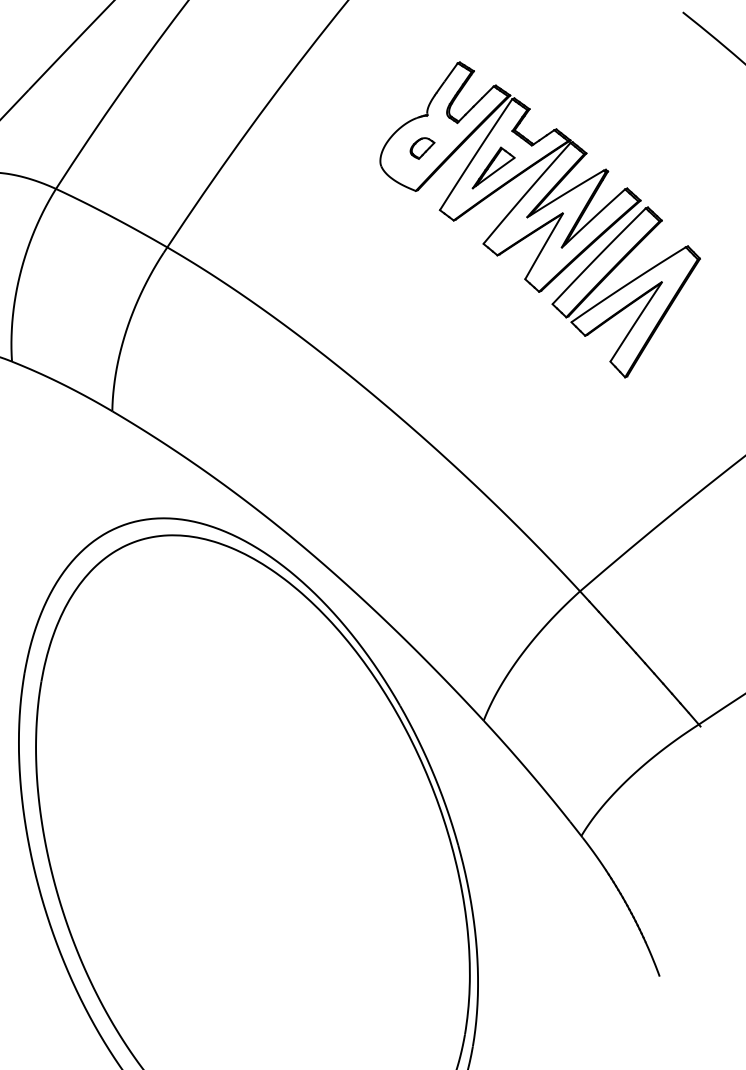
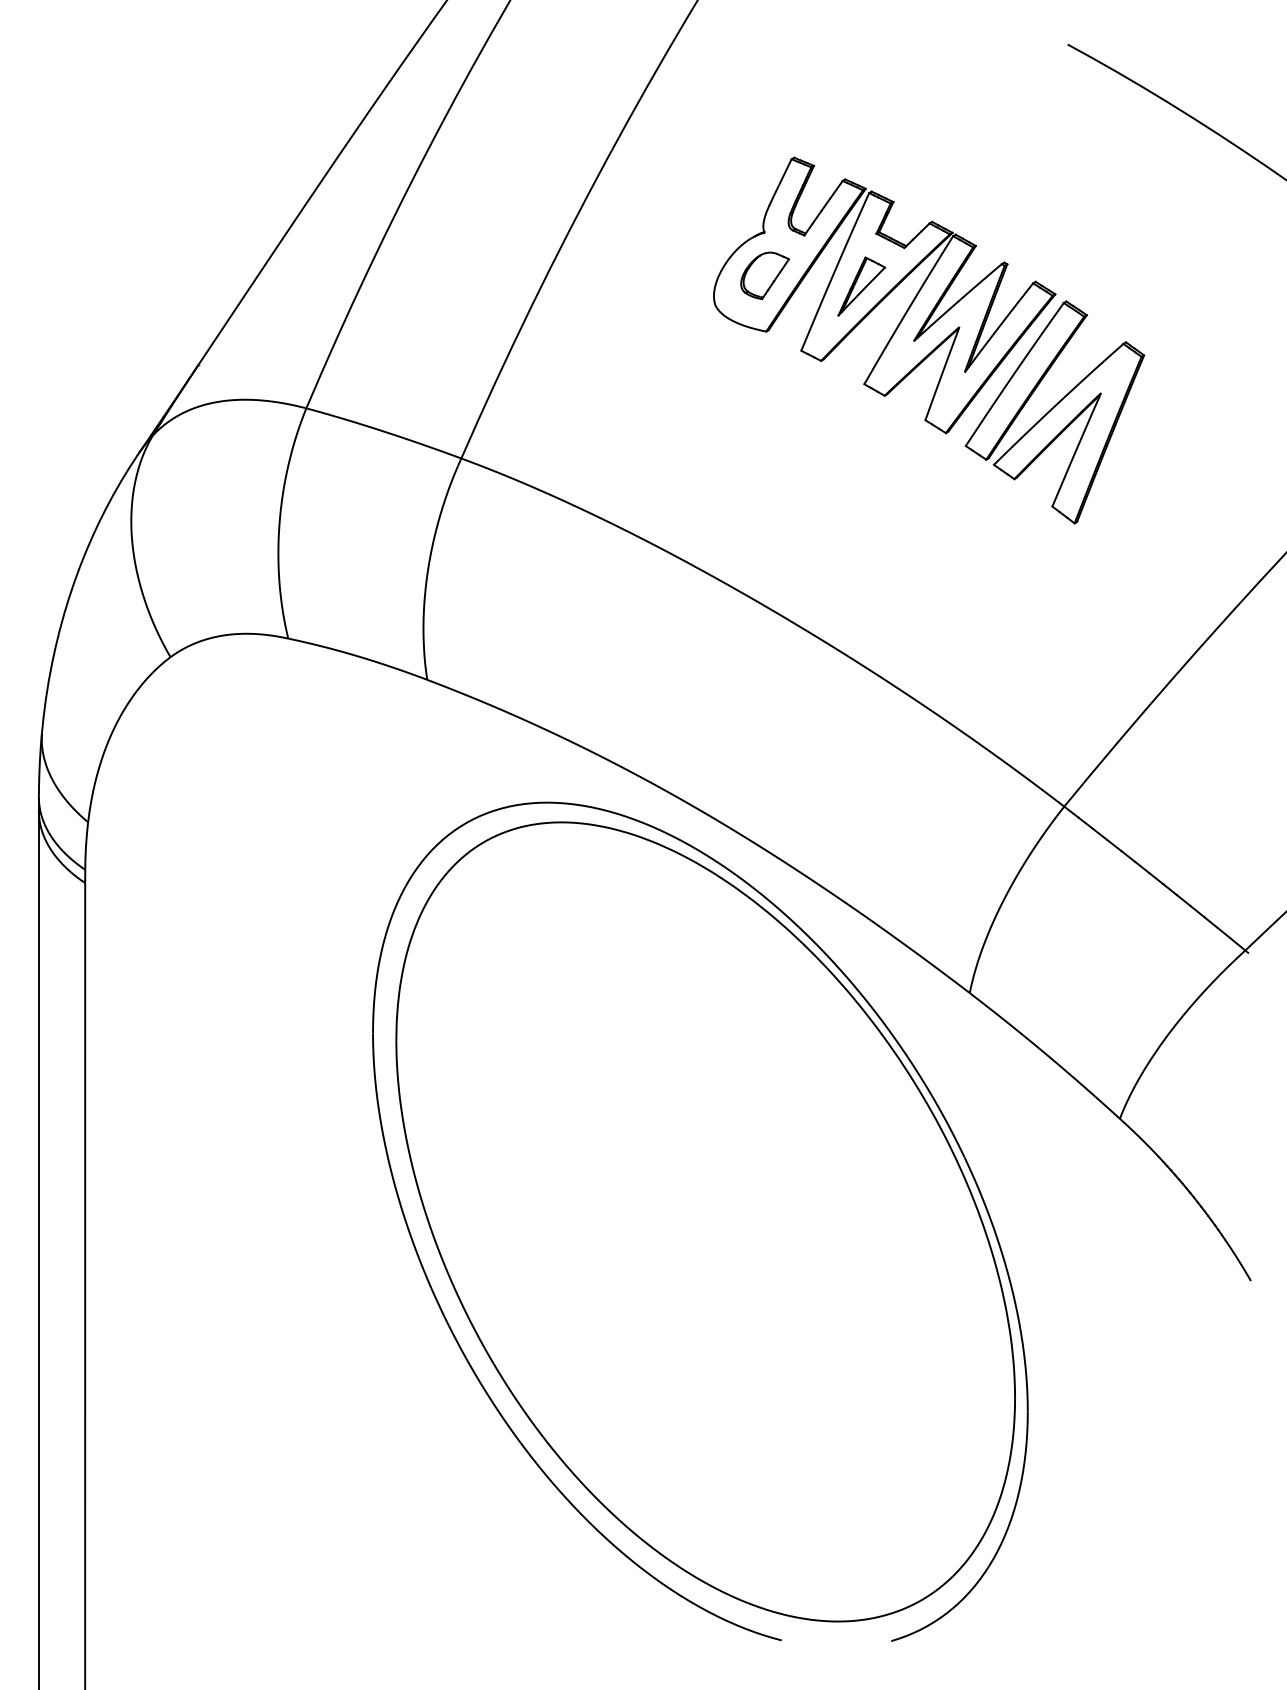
part: (421, 148) -> (764, 275), size x1.67

